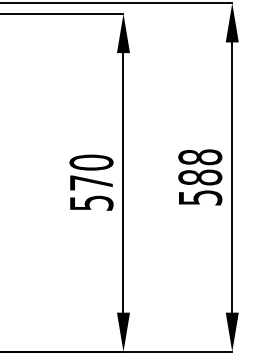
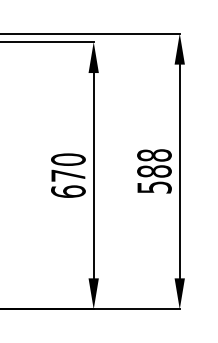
text: (91, 202) -> (68, 191), 570 -> 670

